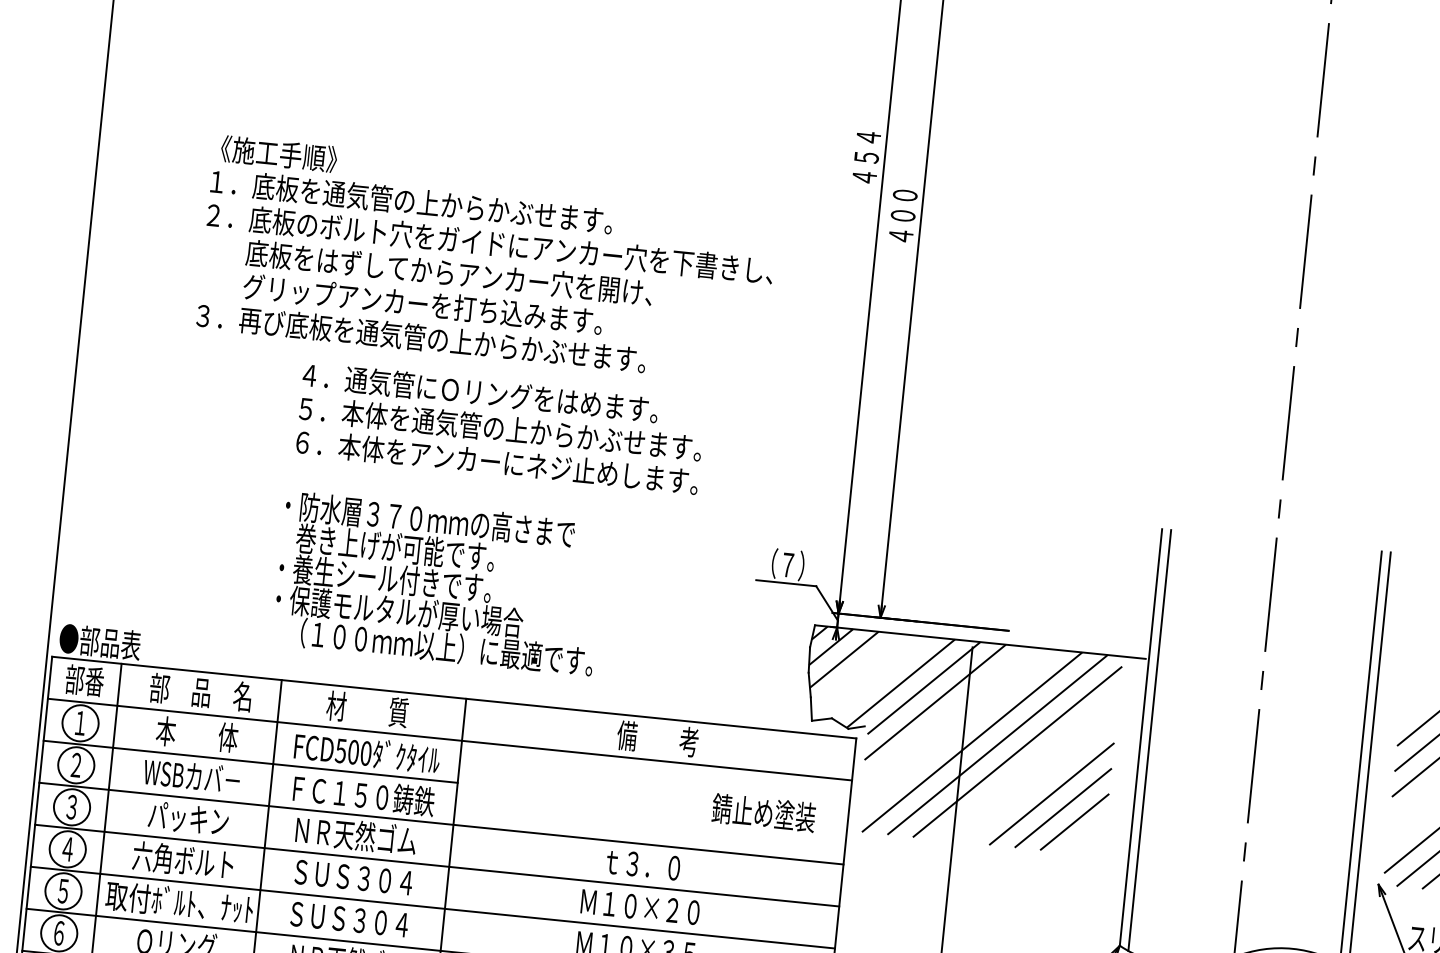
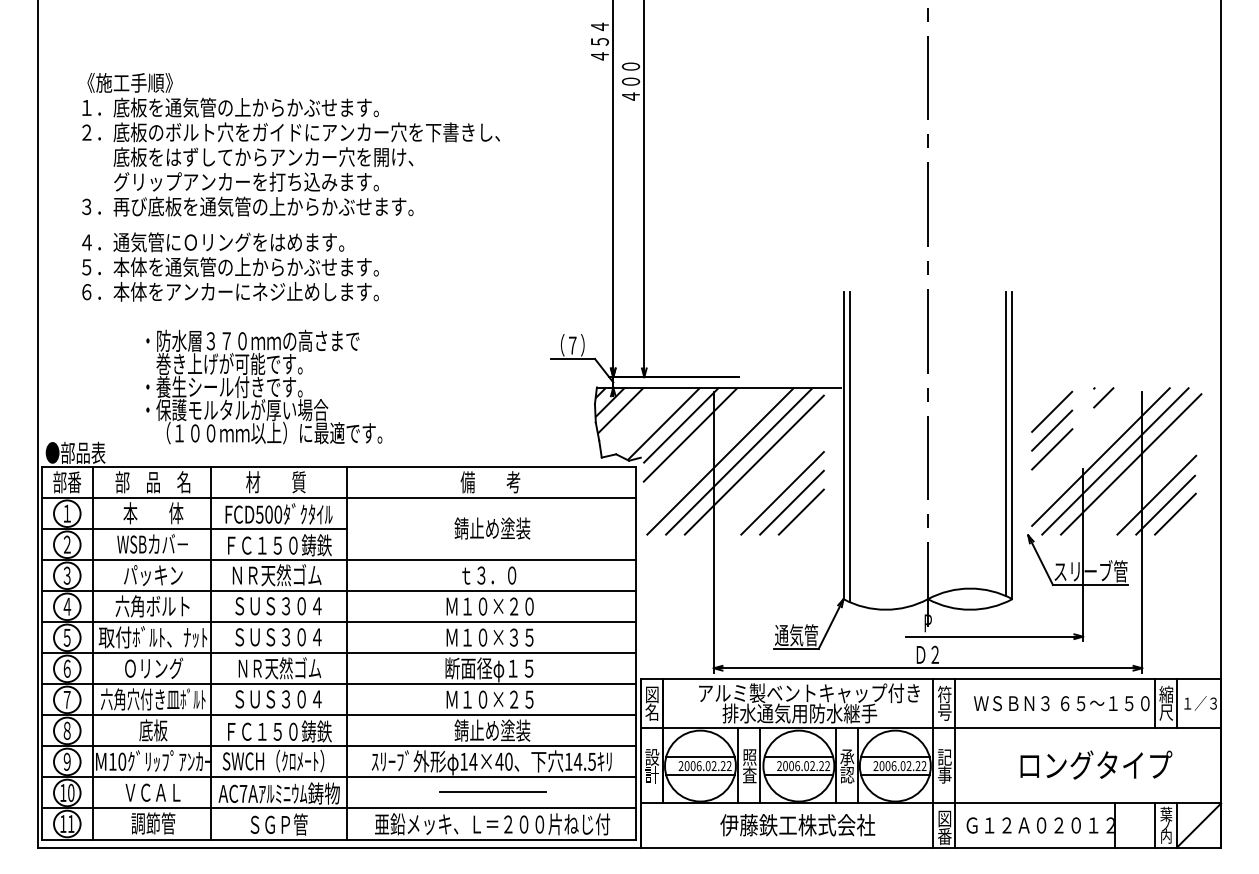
text: (487, 259) -> (290, 144), moved
text: (500, 427) -> (230, 266), moved
text: (439, 583) -> (264, 386), moved
text: (763, 812) -> (492, 528), moved

